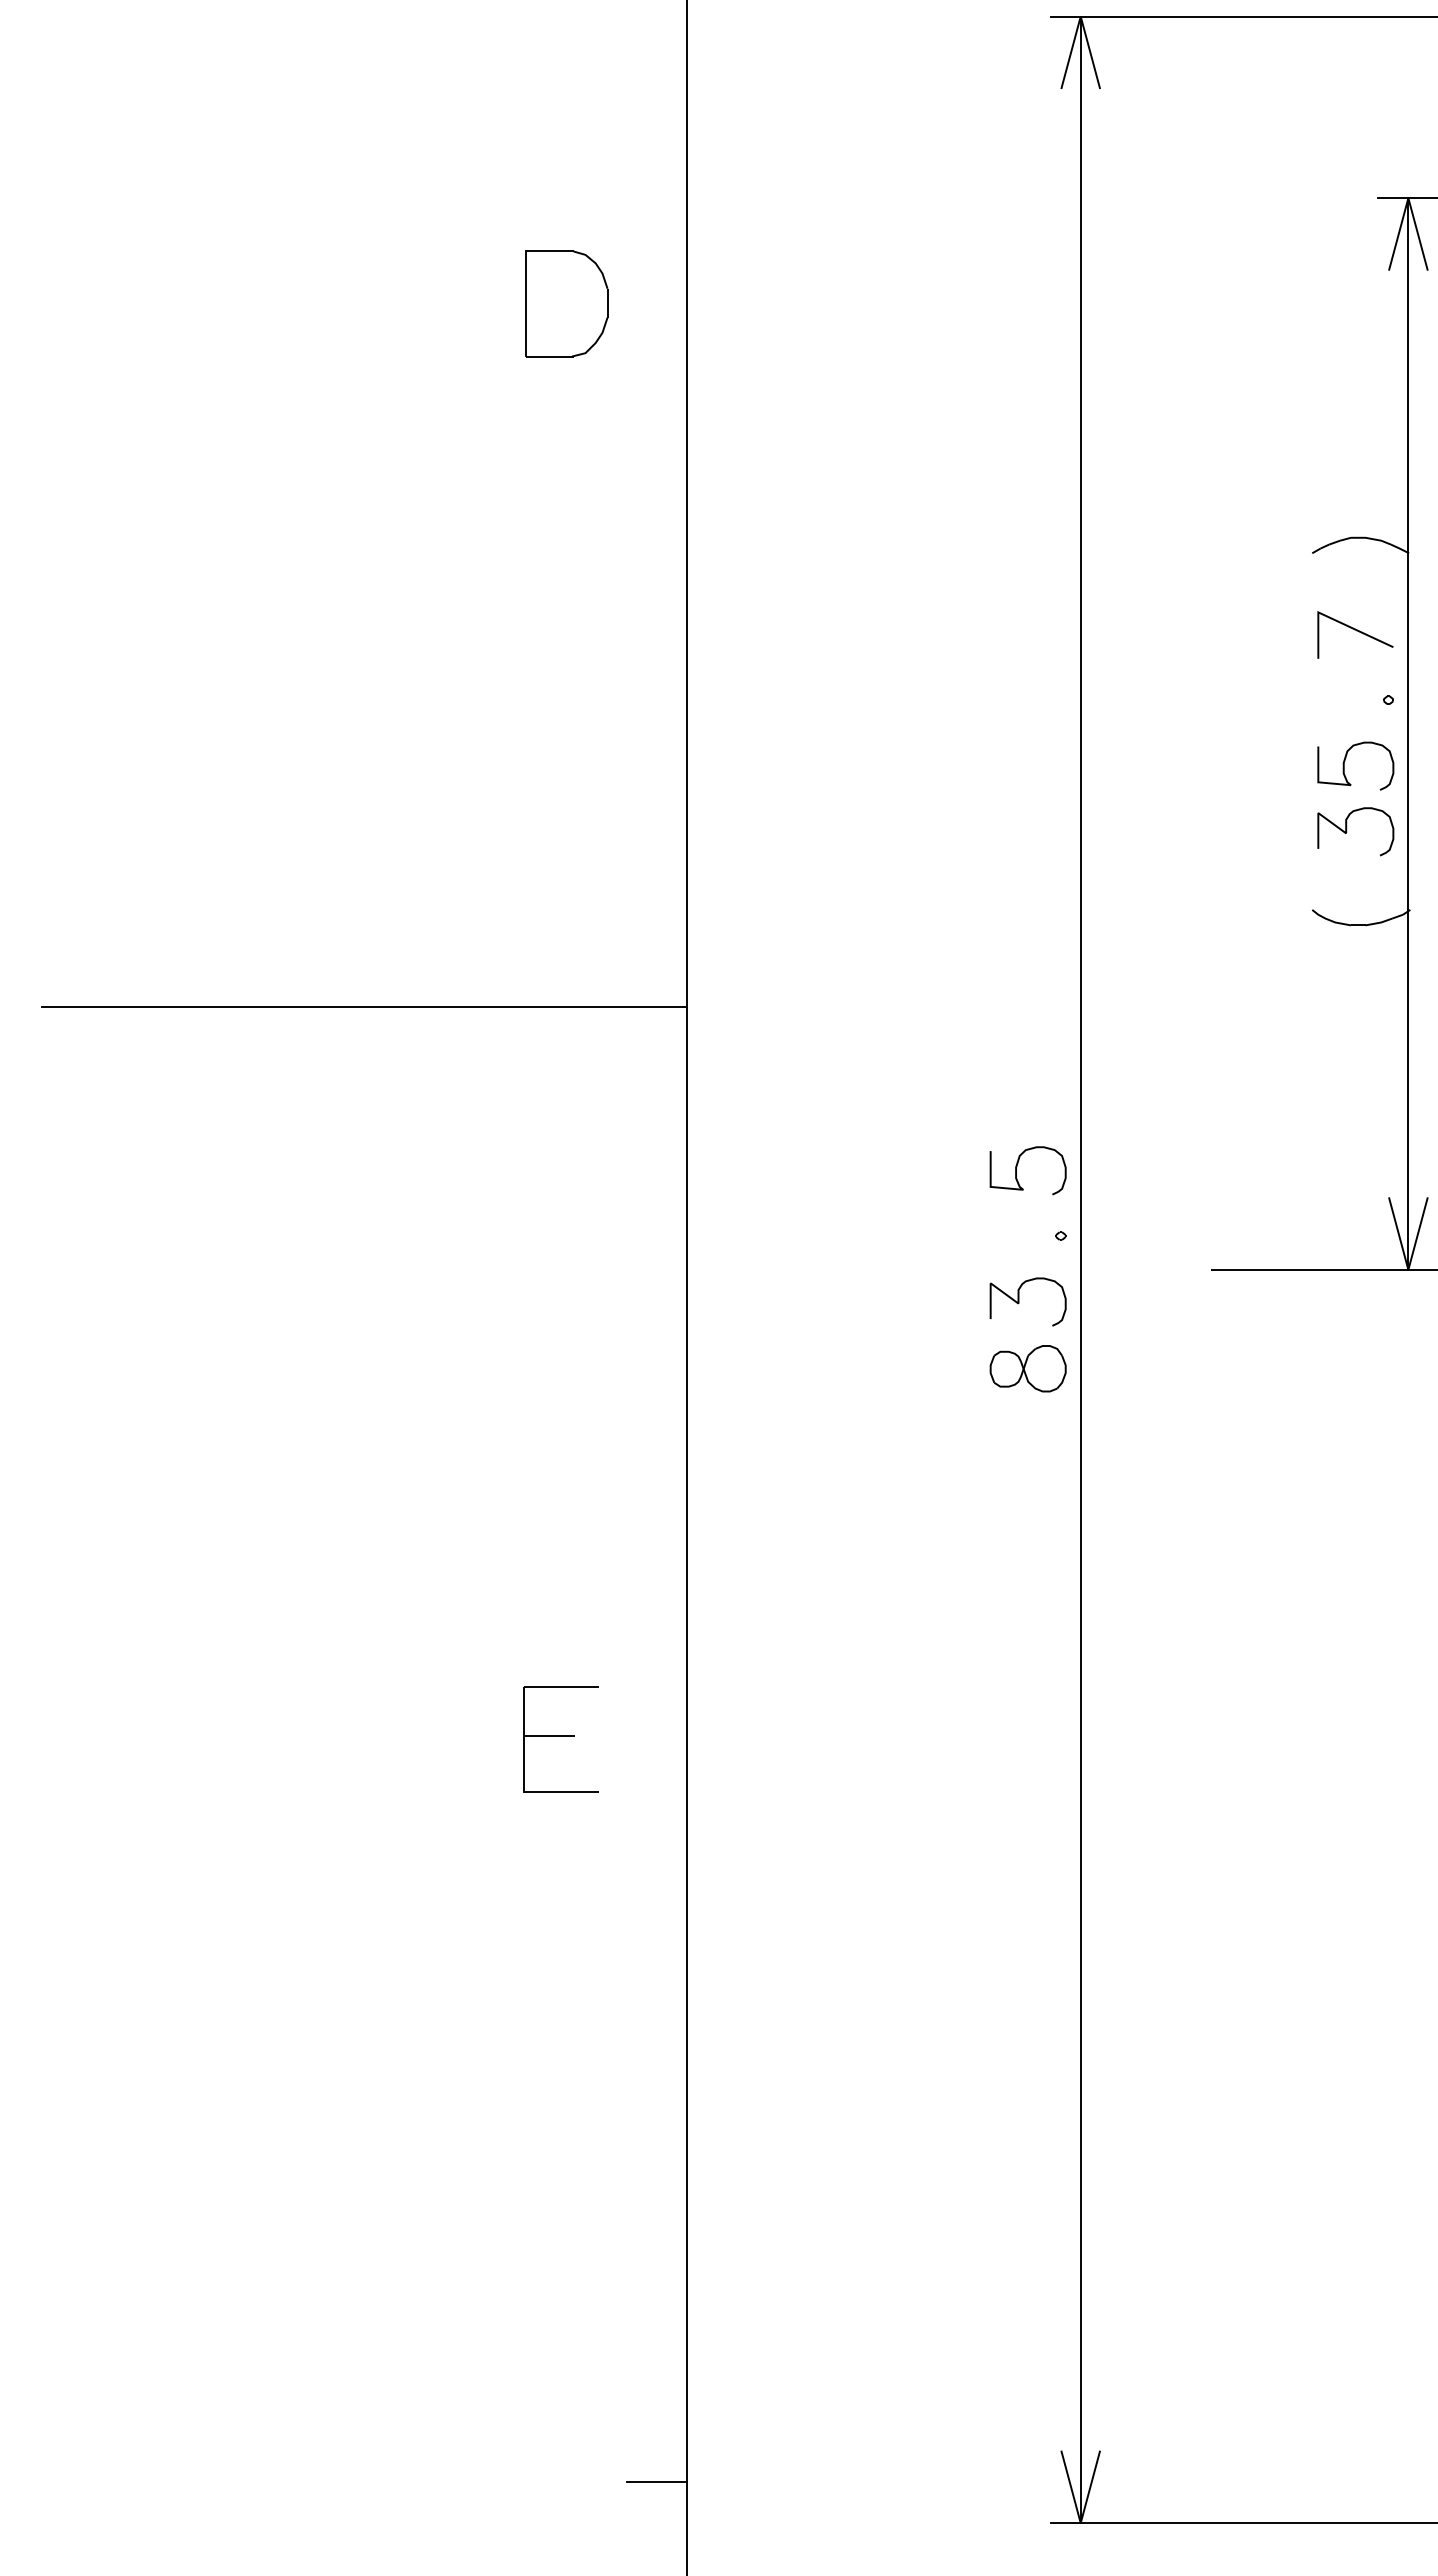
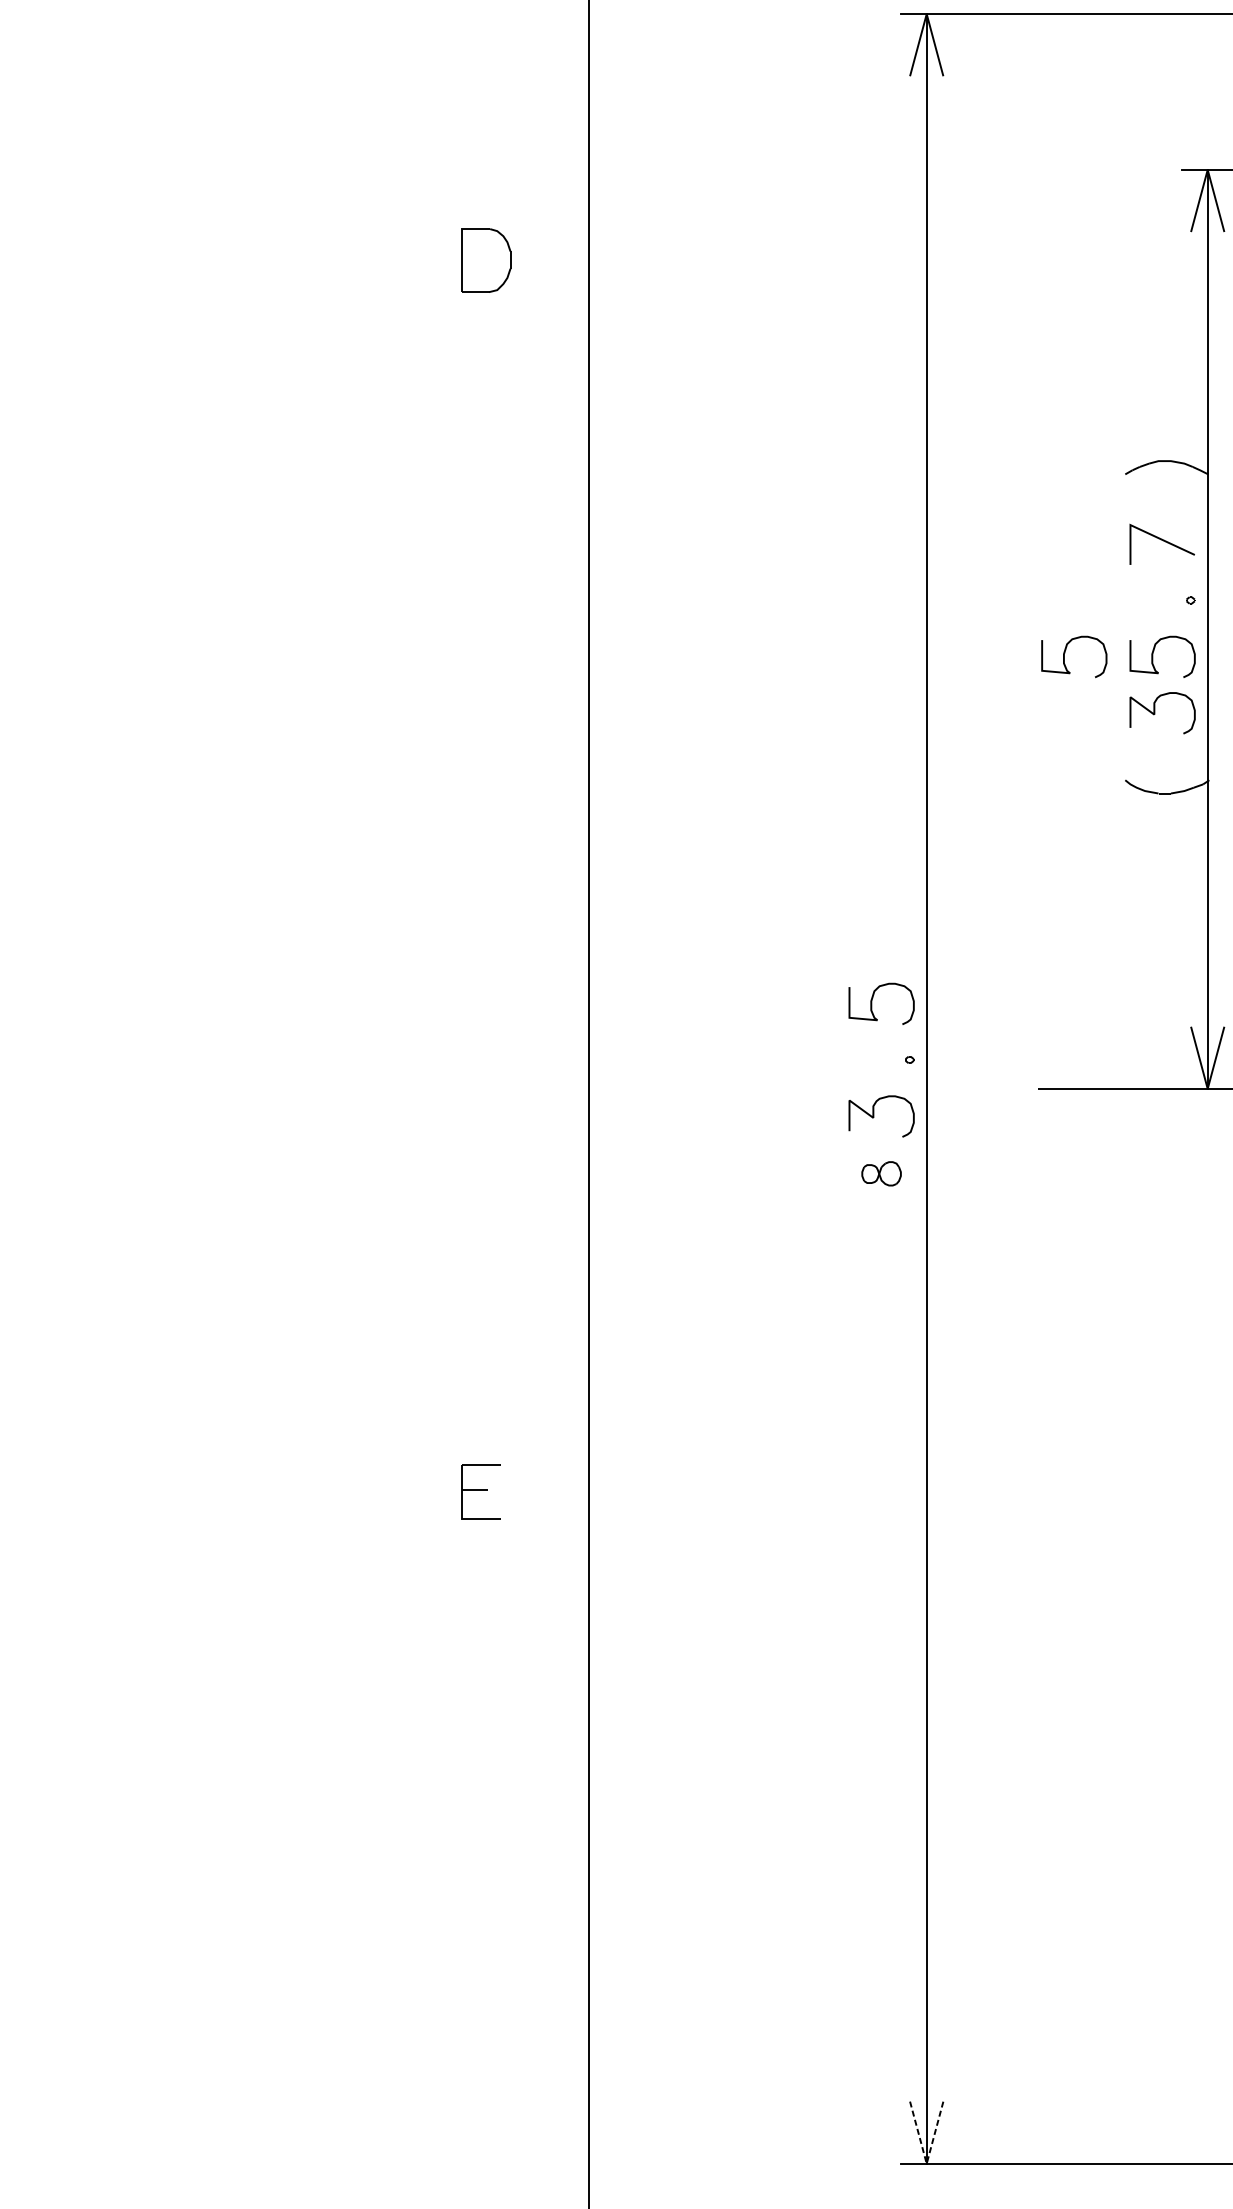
part: (566, 303) -> (485, 260), size x0.7
curve: (1242, 761) -> (1065, 652), added
line: (364, 1006) -> (312, 863), removed
part: (1027, 1368) -> (881, 1173), size x0.6
part: (560, 1739) -> (480, 1491), size x0.6
line: (657, 2481) -> (563, 2128), removed
line: (1080, 2523) -> (926, 2164), solid -> dashed

